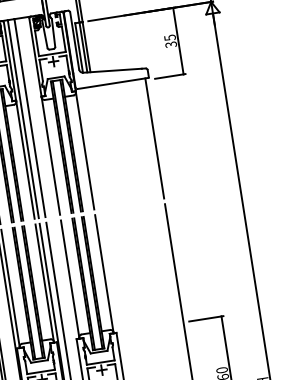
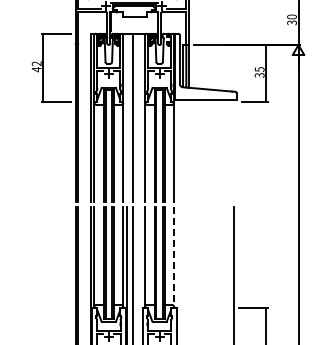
line: (22, 118) -> (126, 117), removed
line: (154, 138) -> (233, 151), removed
line: (104, 275) -> (174, 258), solid -> dashed

